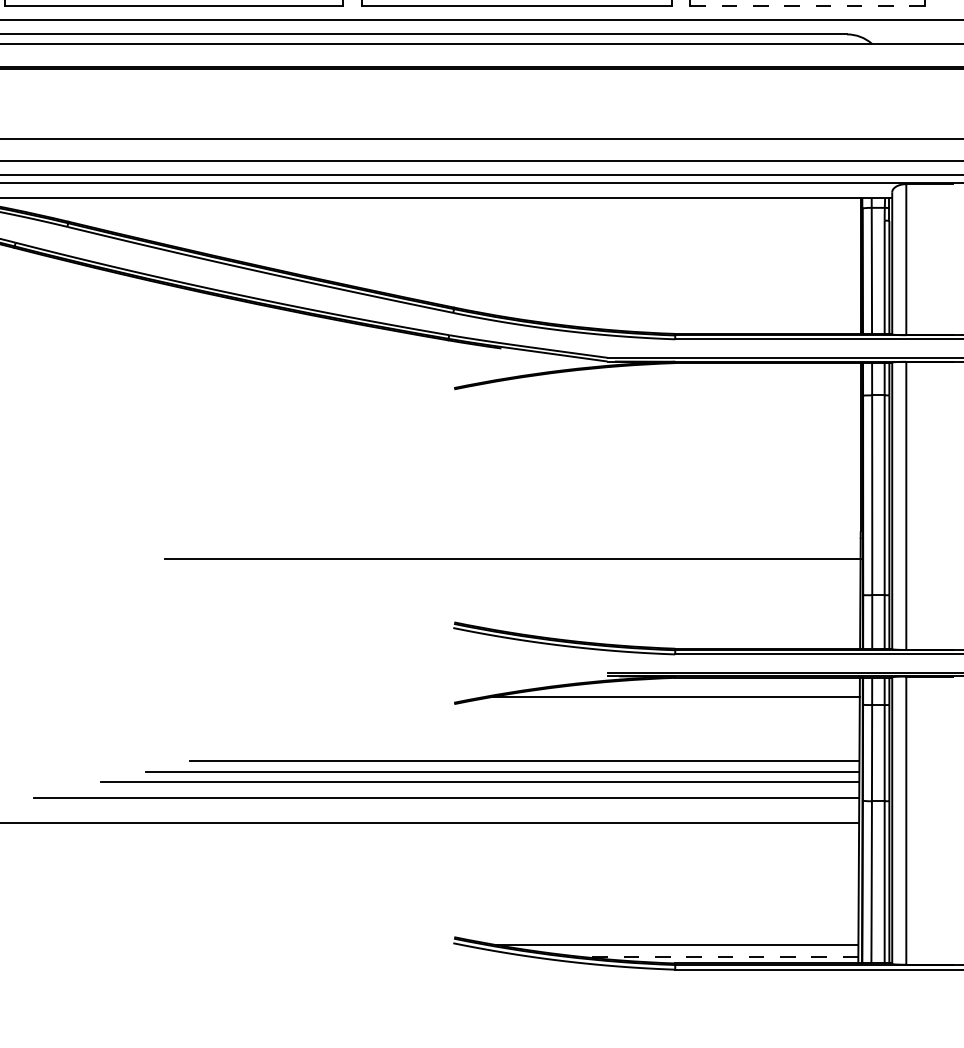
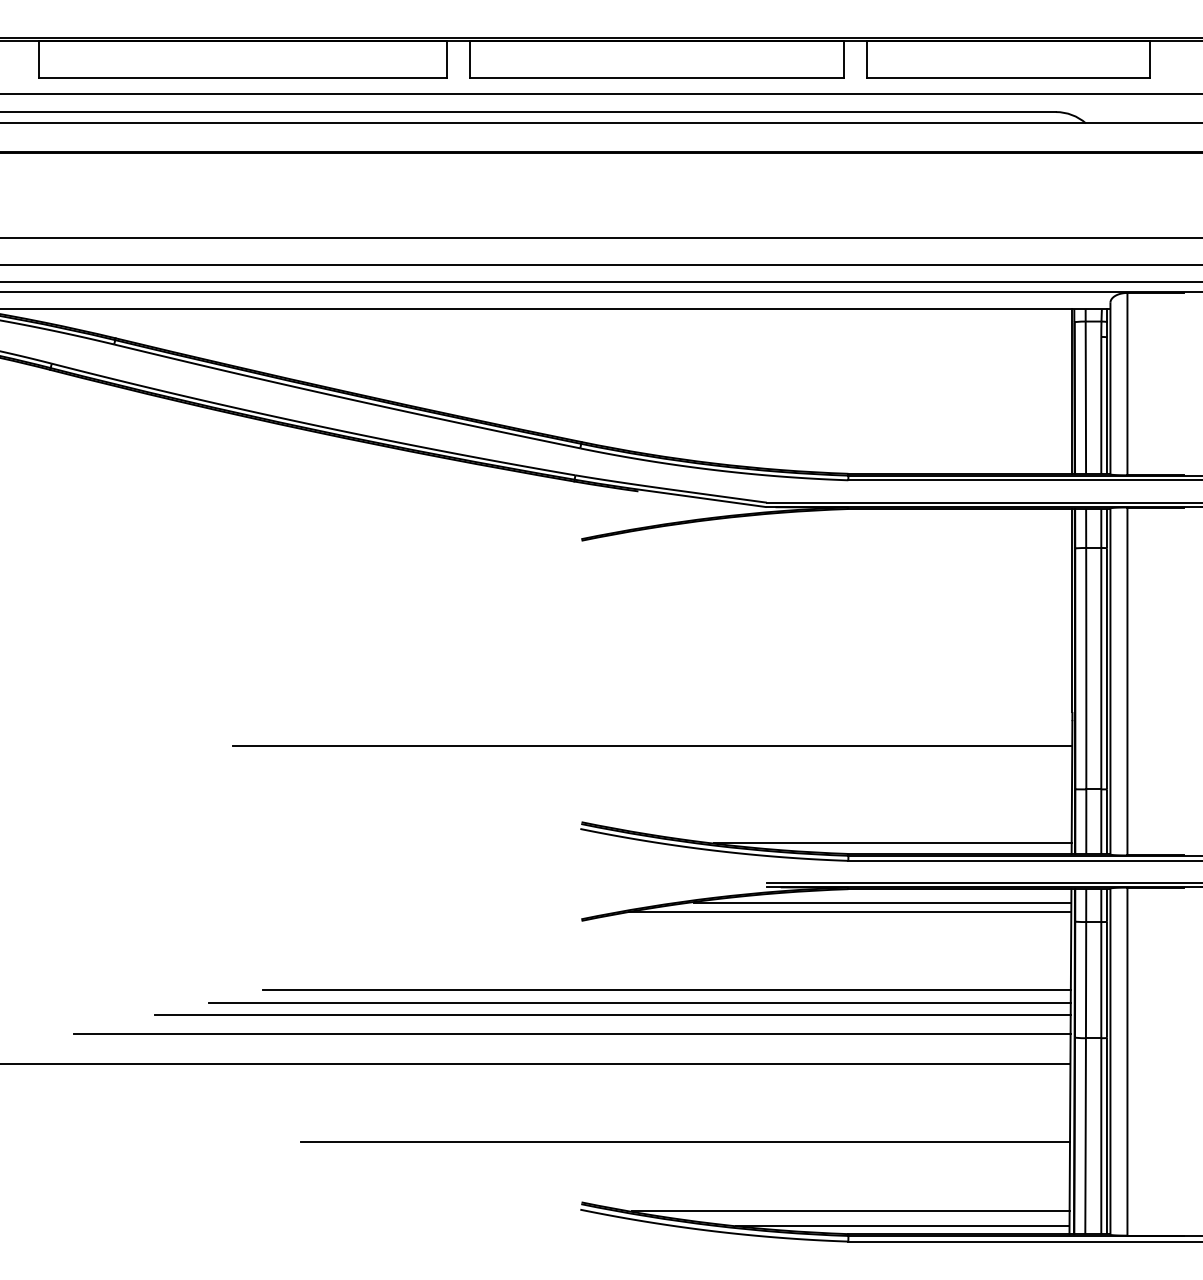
line: (807, 6) -> (1008, 78), dashed -> solid
line: (711, 640) -> (892, 843), added
line: (703, 688) -> (882, 902), added
line: (540, 886) -> (685, 1141), added
line: (720, 956) -> (902, 1225), dashed -> solid

